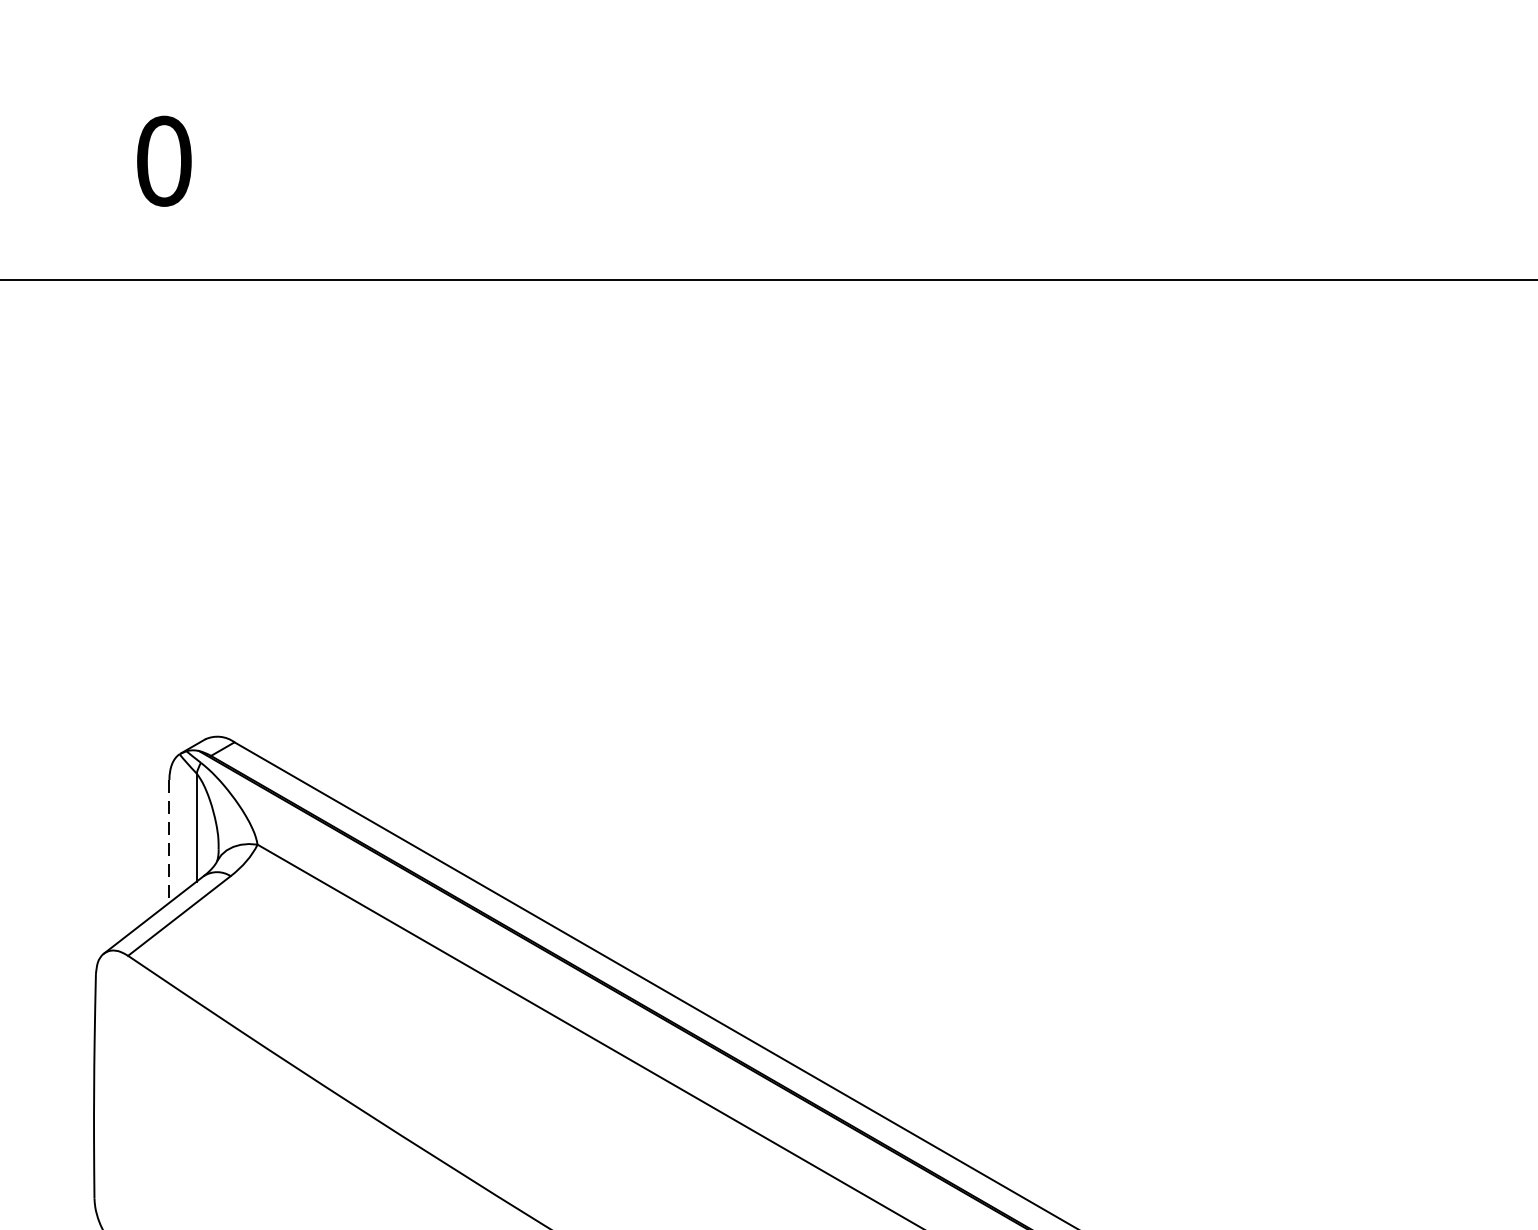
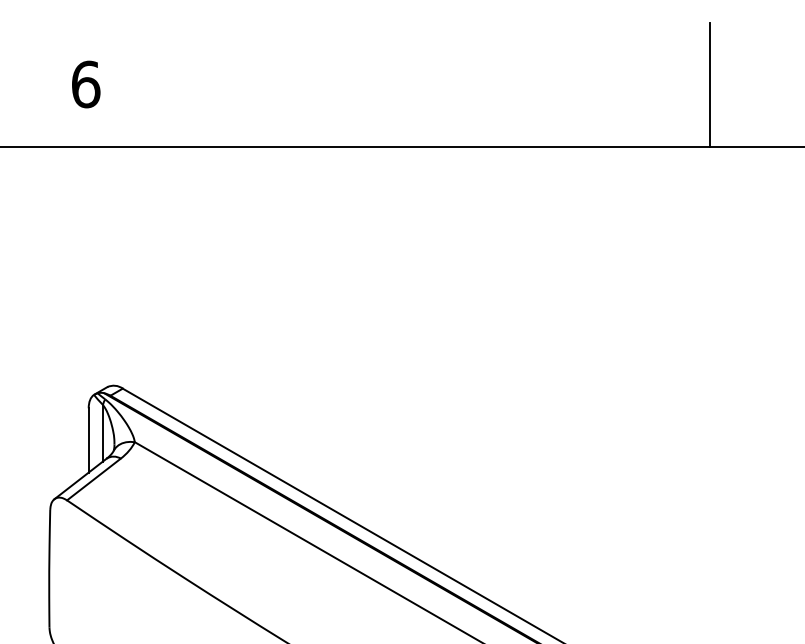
text: (163, 161) -> (85, 84), 0 -> 6
line: (1357, 161) -> (710, 84), added
line: (169, 841) -> (88, 440), dashed -> solid

